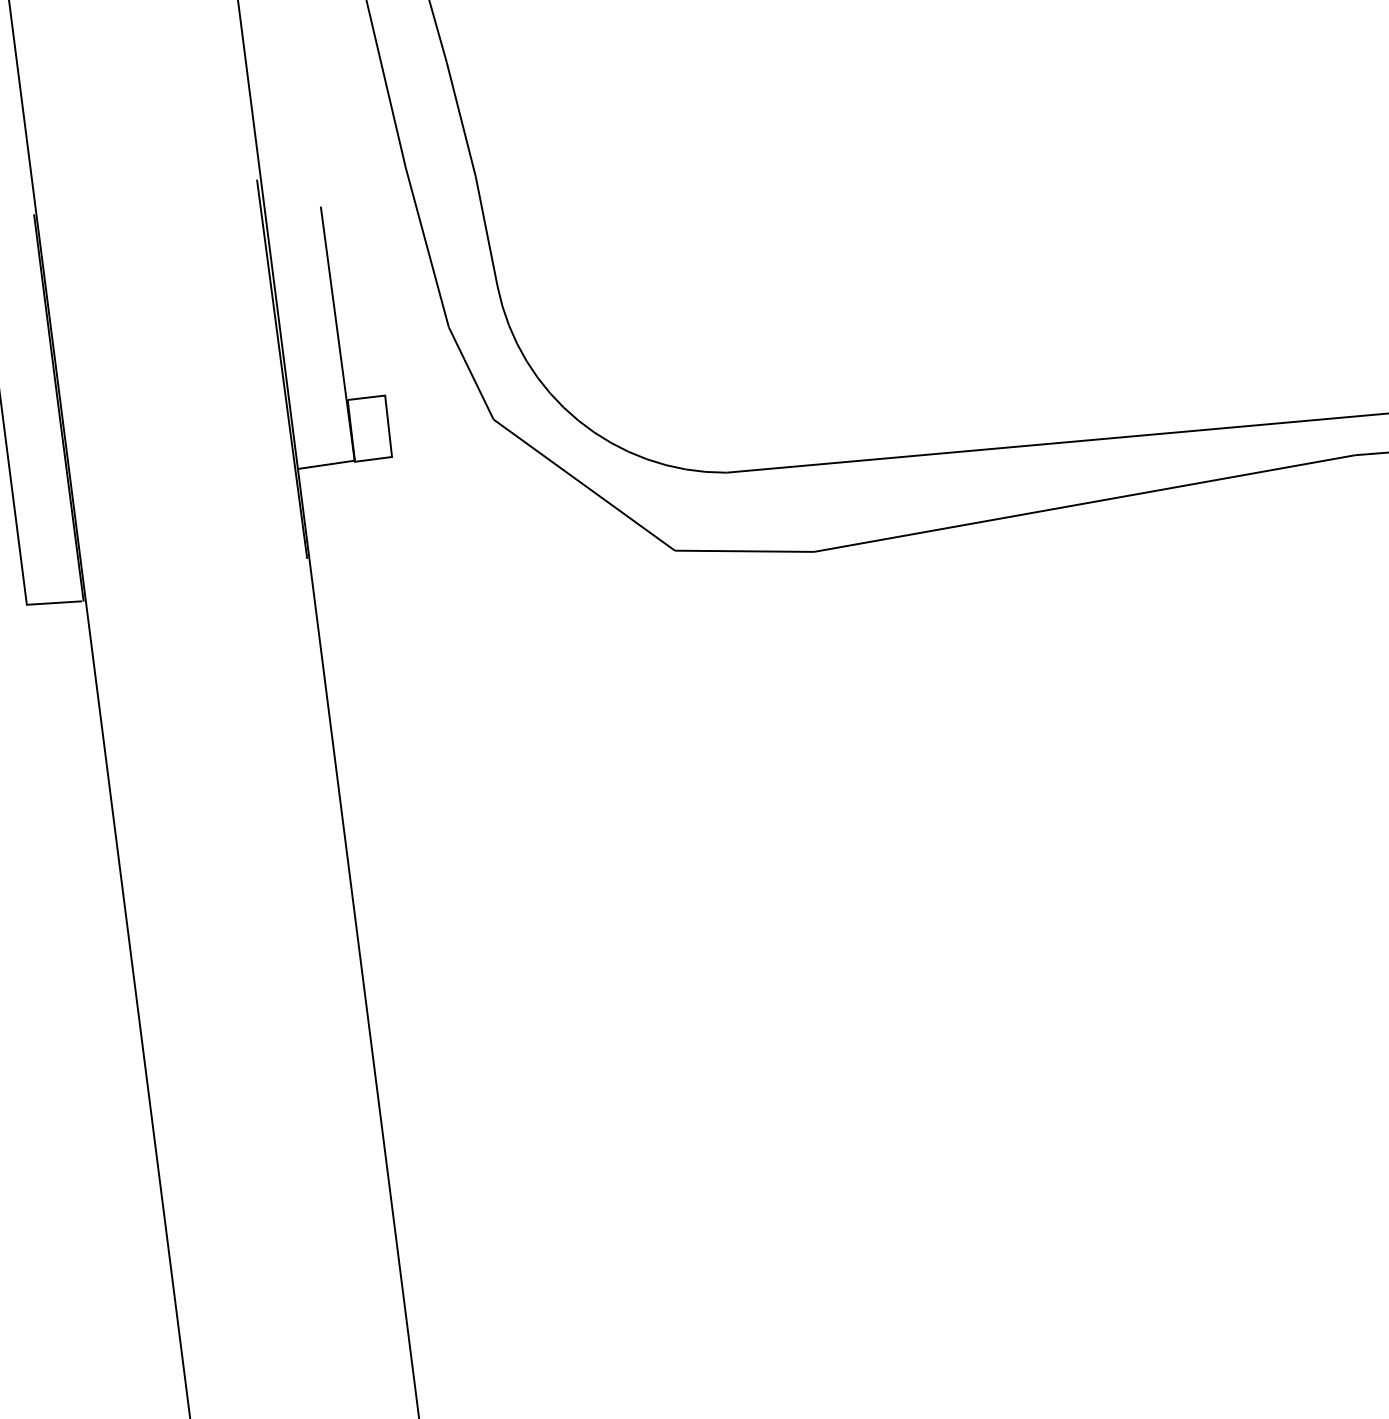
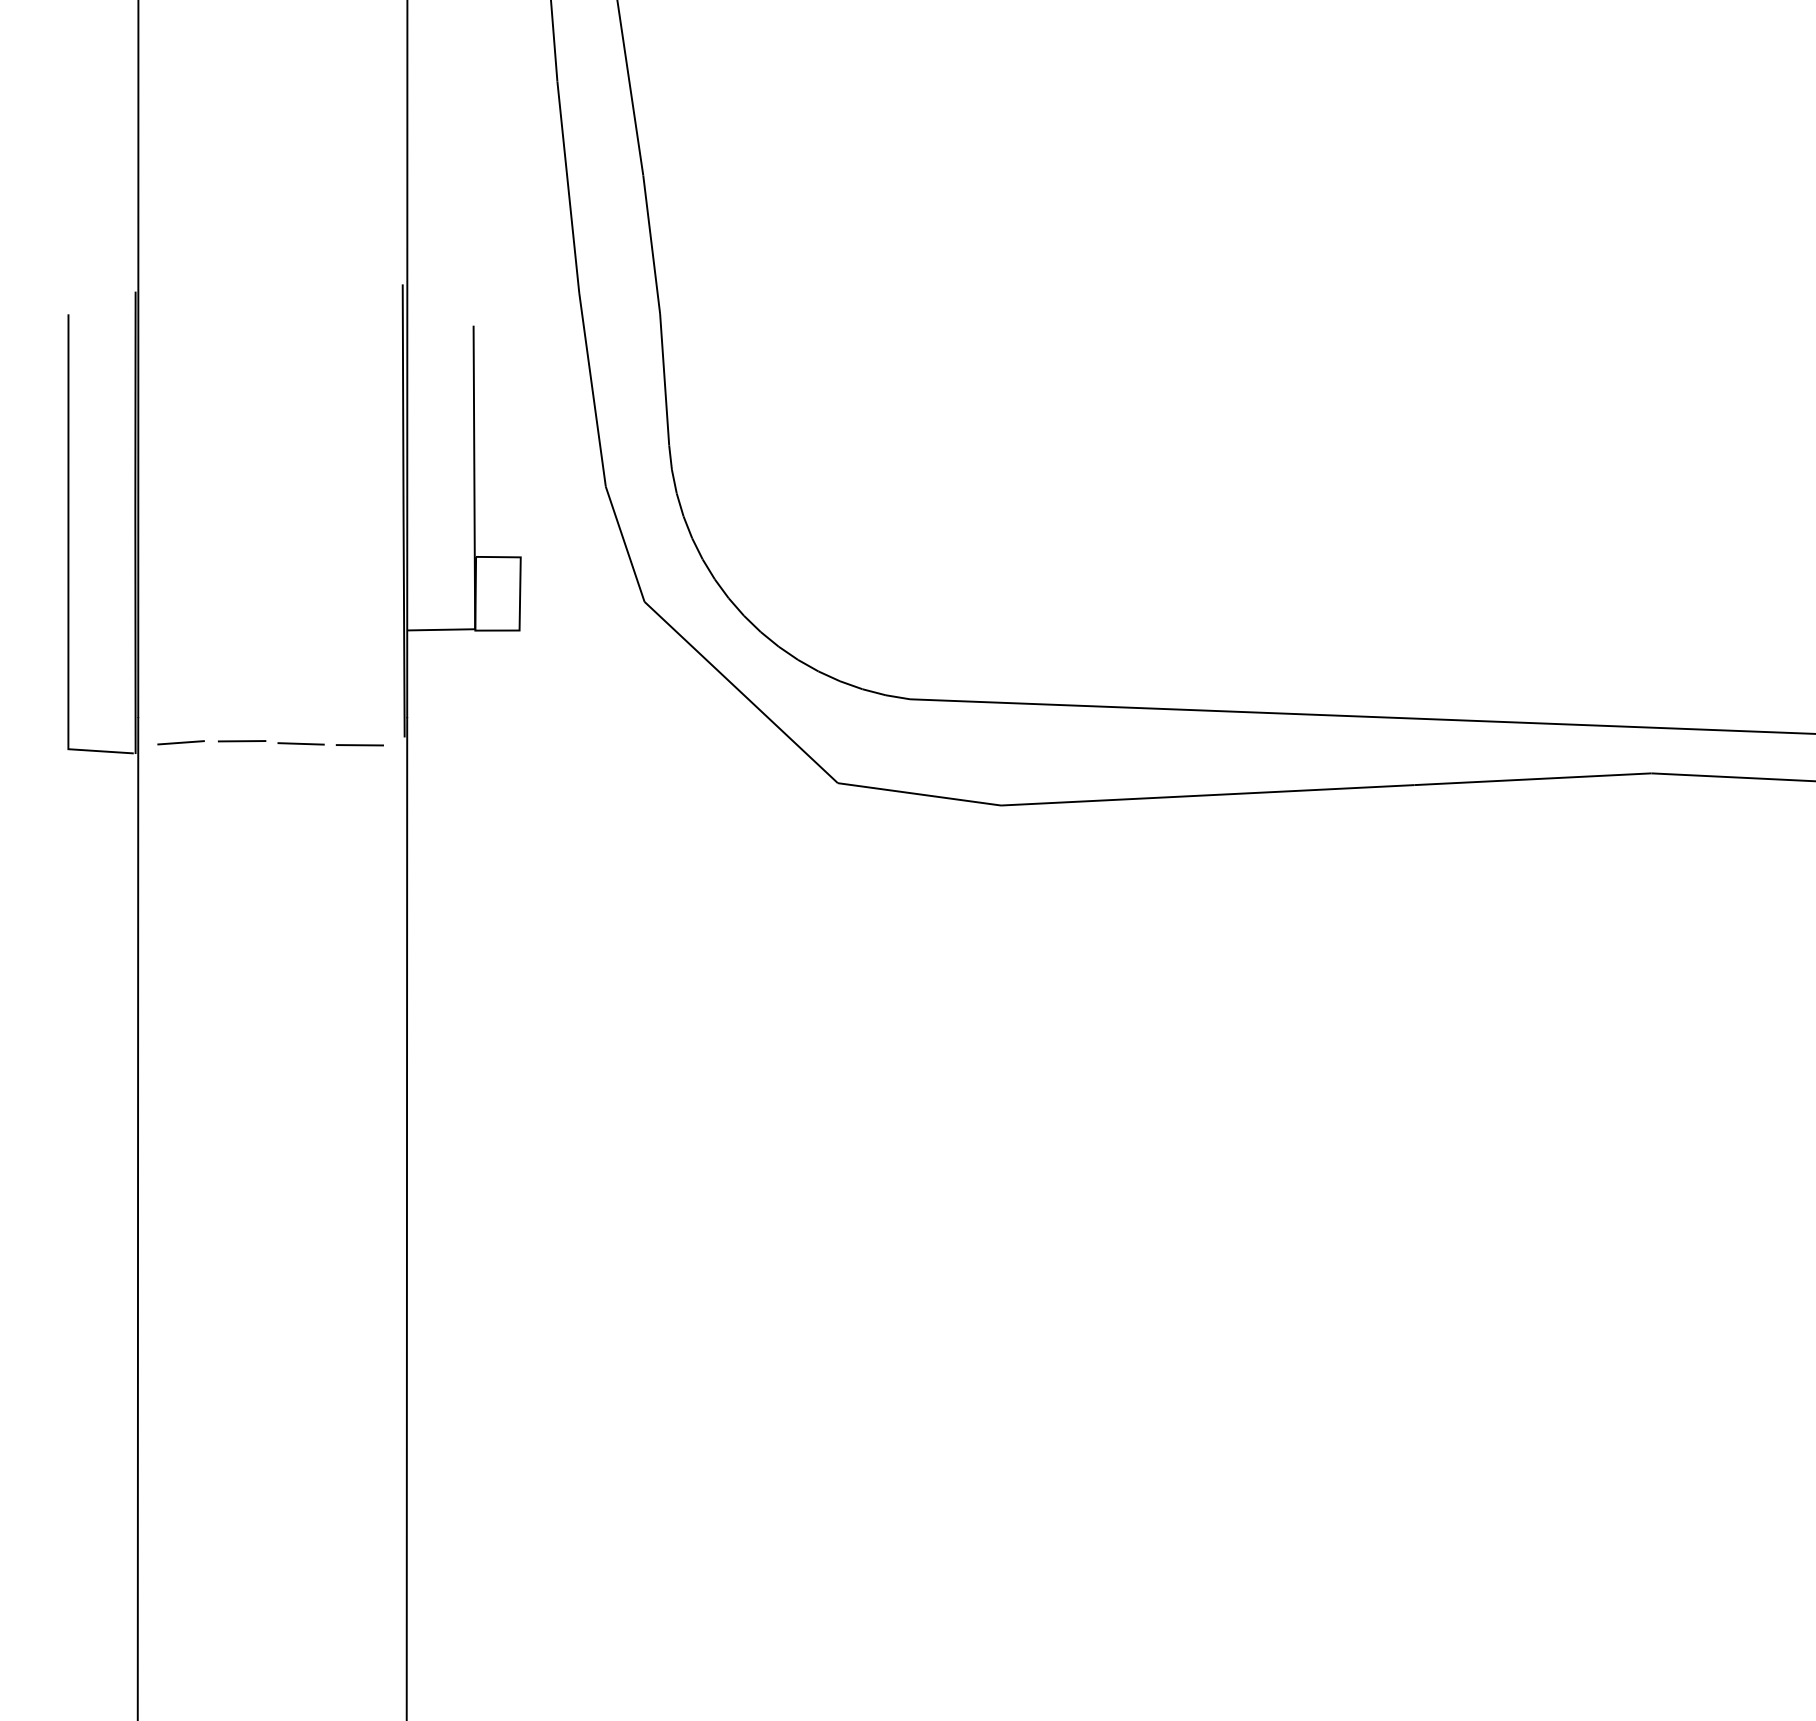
line: (270, 570) -> (359, 745), added
line: (220, 575) -> (300, 743), added
line: (171, 579) -> (241, 741), added
line: (120, 587) -> (180, 742), added

